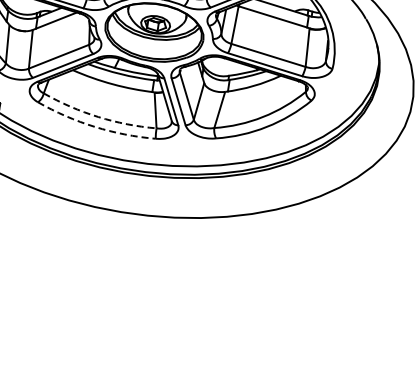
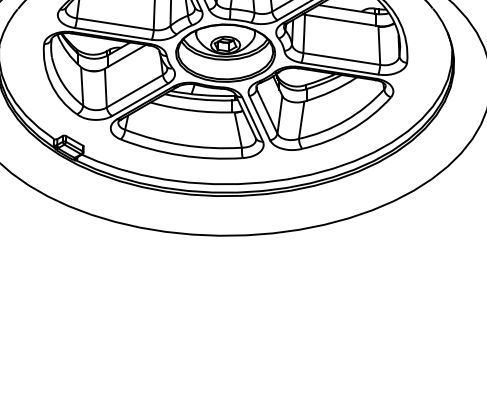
arc: (98, 117) -> (182, 145), dashed -> solid
arc: (94, 127) -> (180, 155), dashed -> solid

